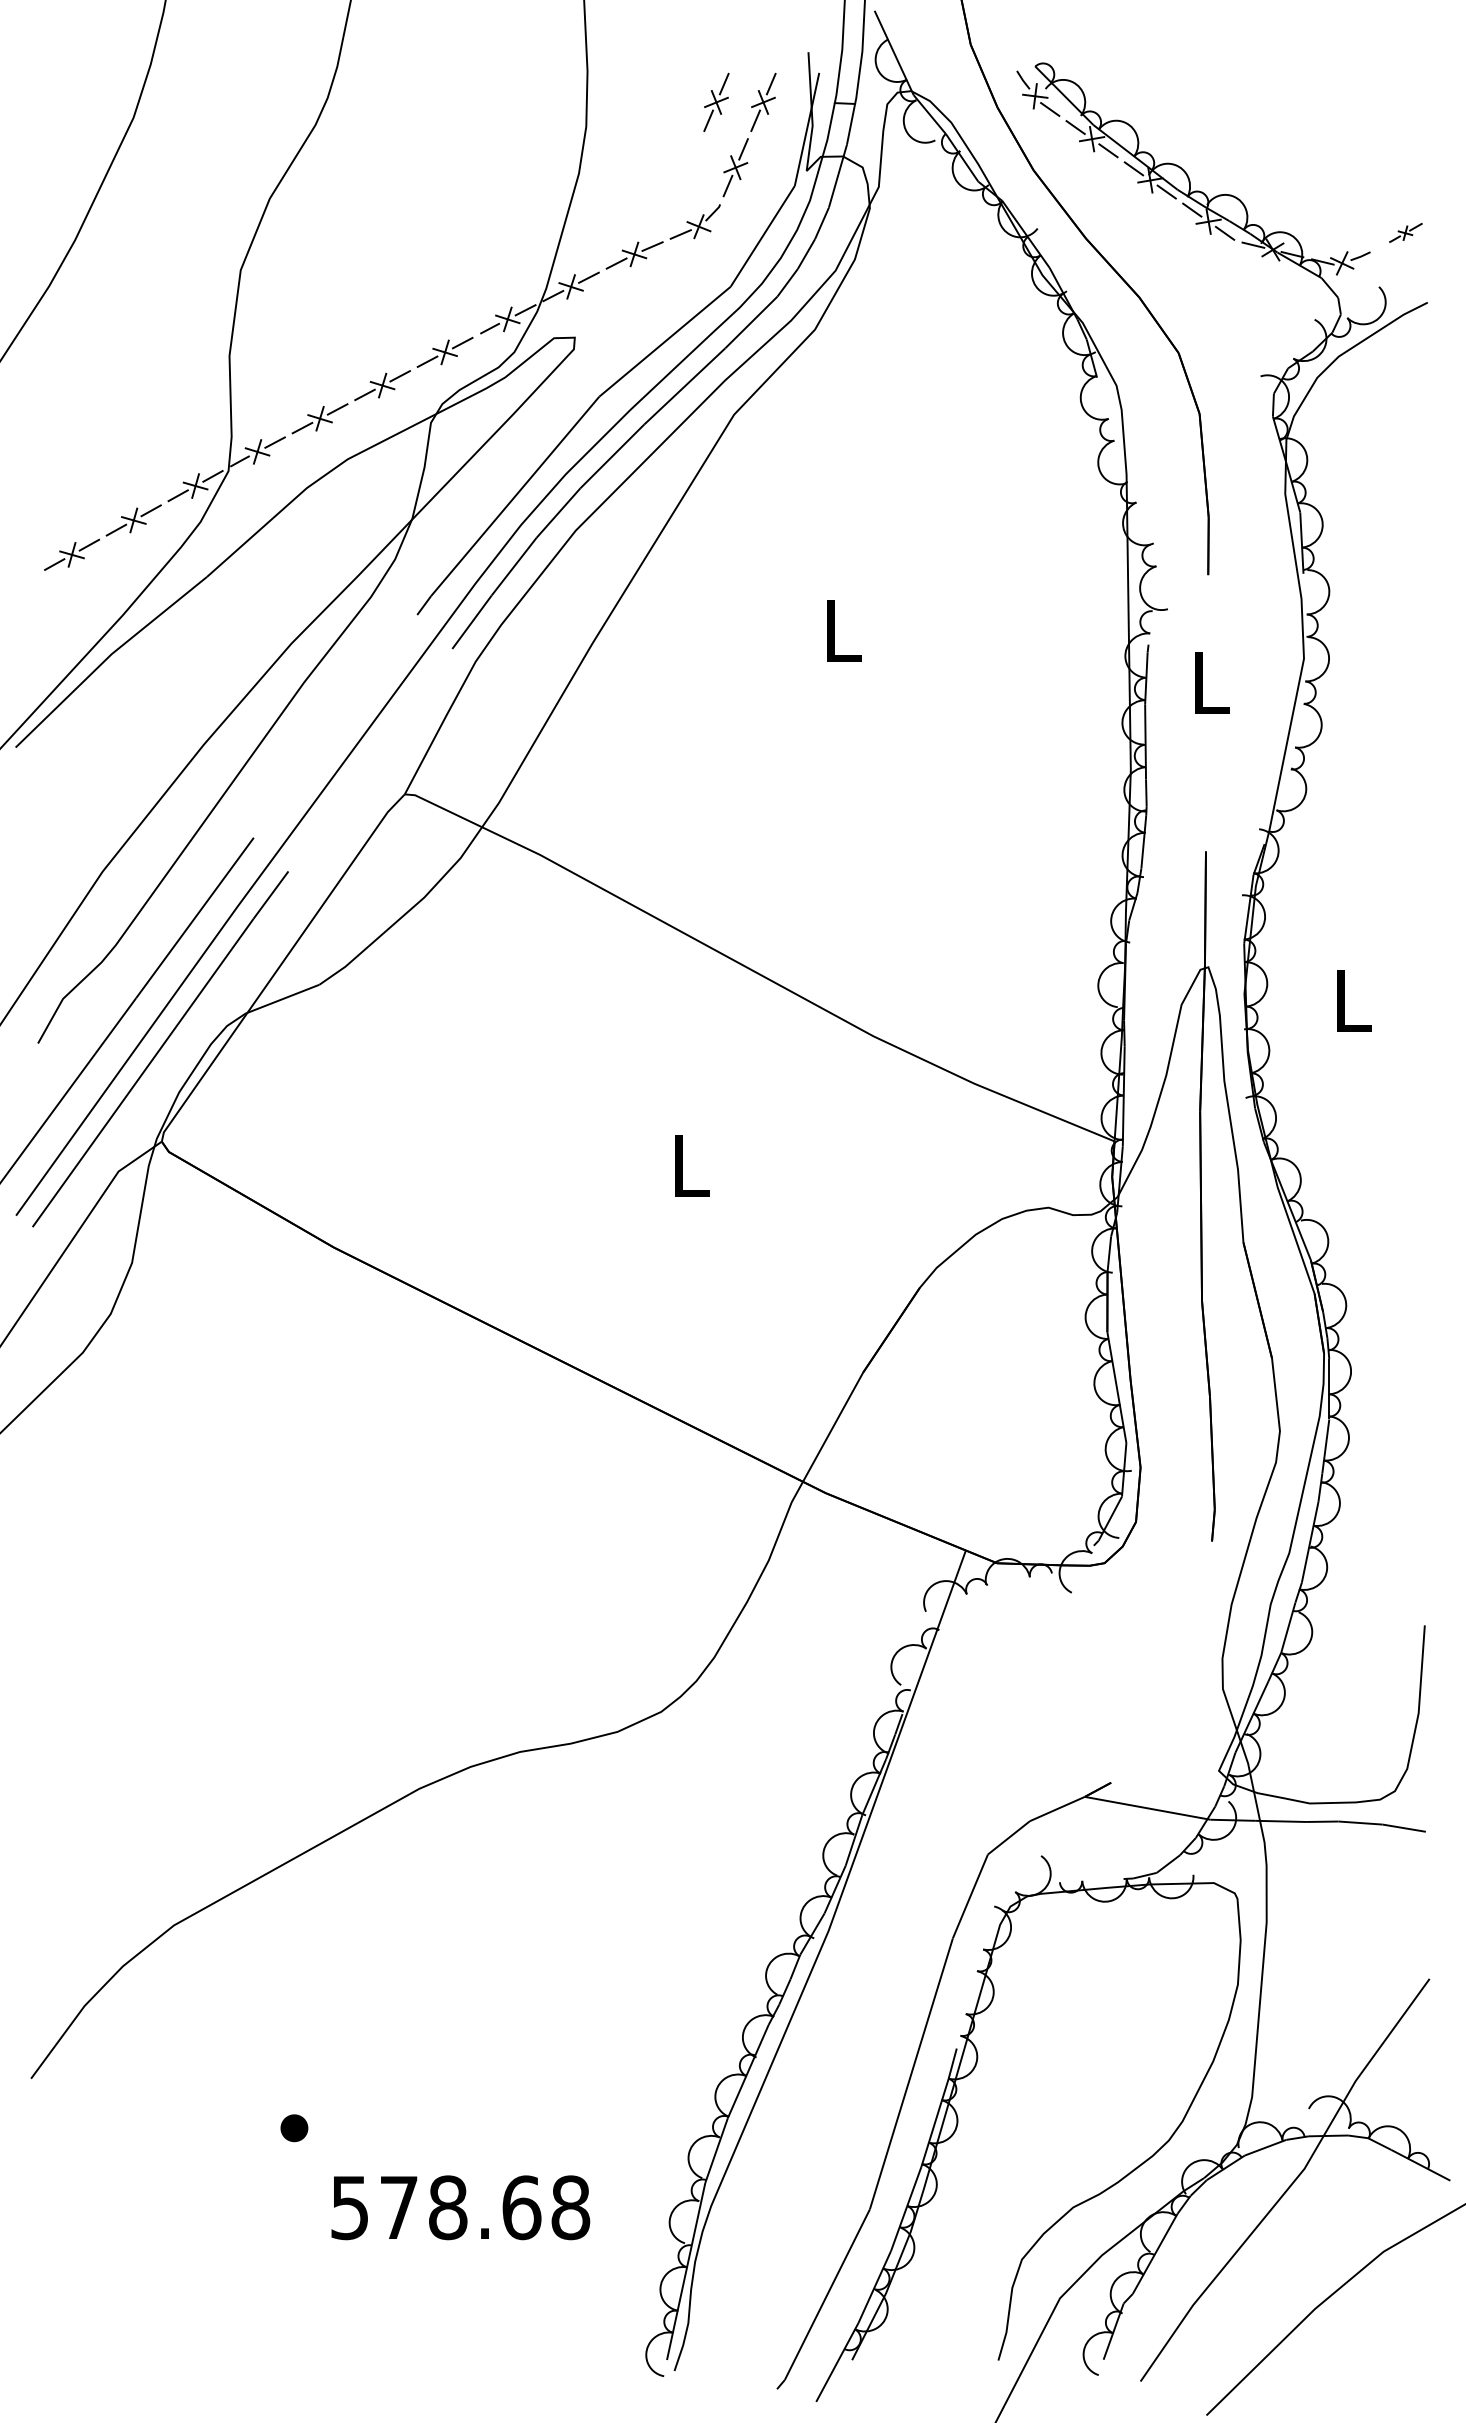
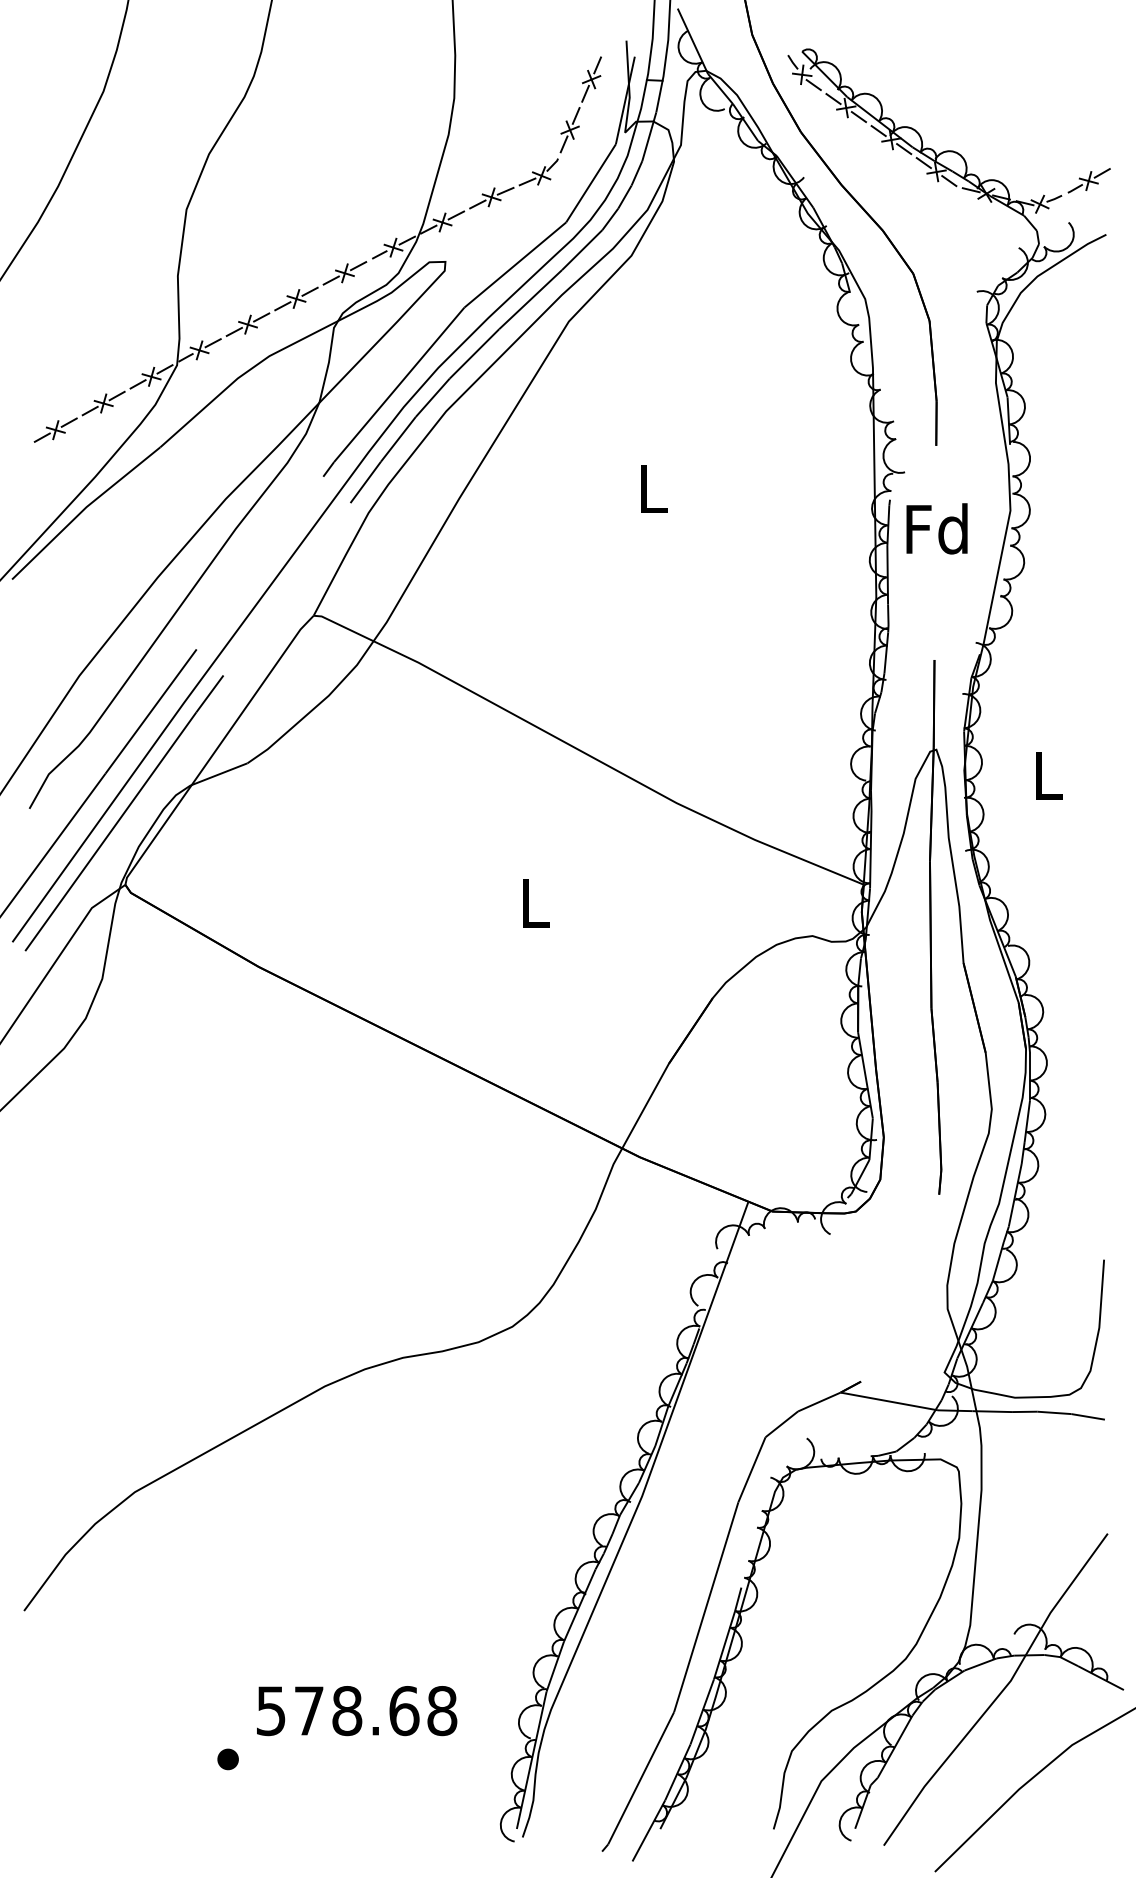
part: (716, 101) -> (555, 78), removed
part: (1405, 232) -> (1089, 180), size x1.67
text: (1208, 682) -> (936, 529), L -> Fd
part: (294, 2128) -> (228, 1759), moved

